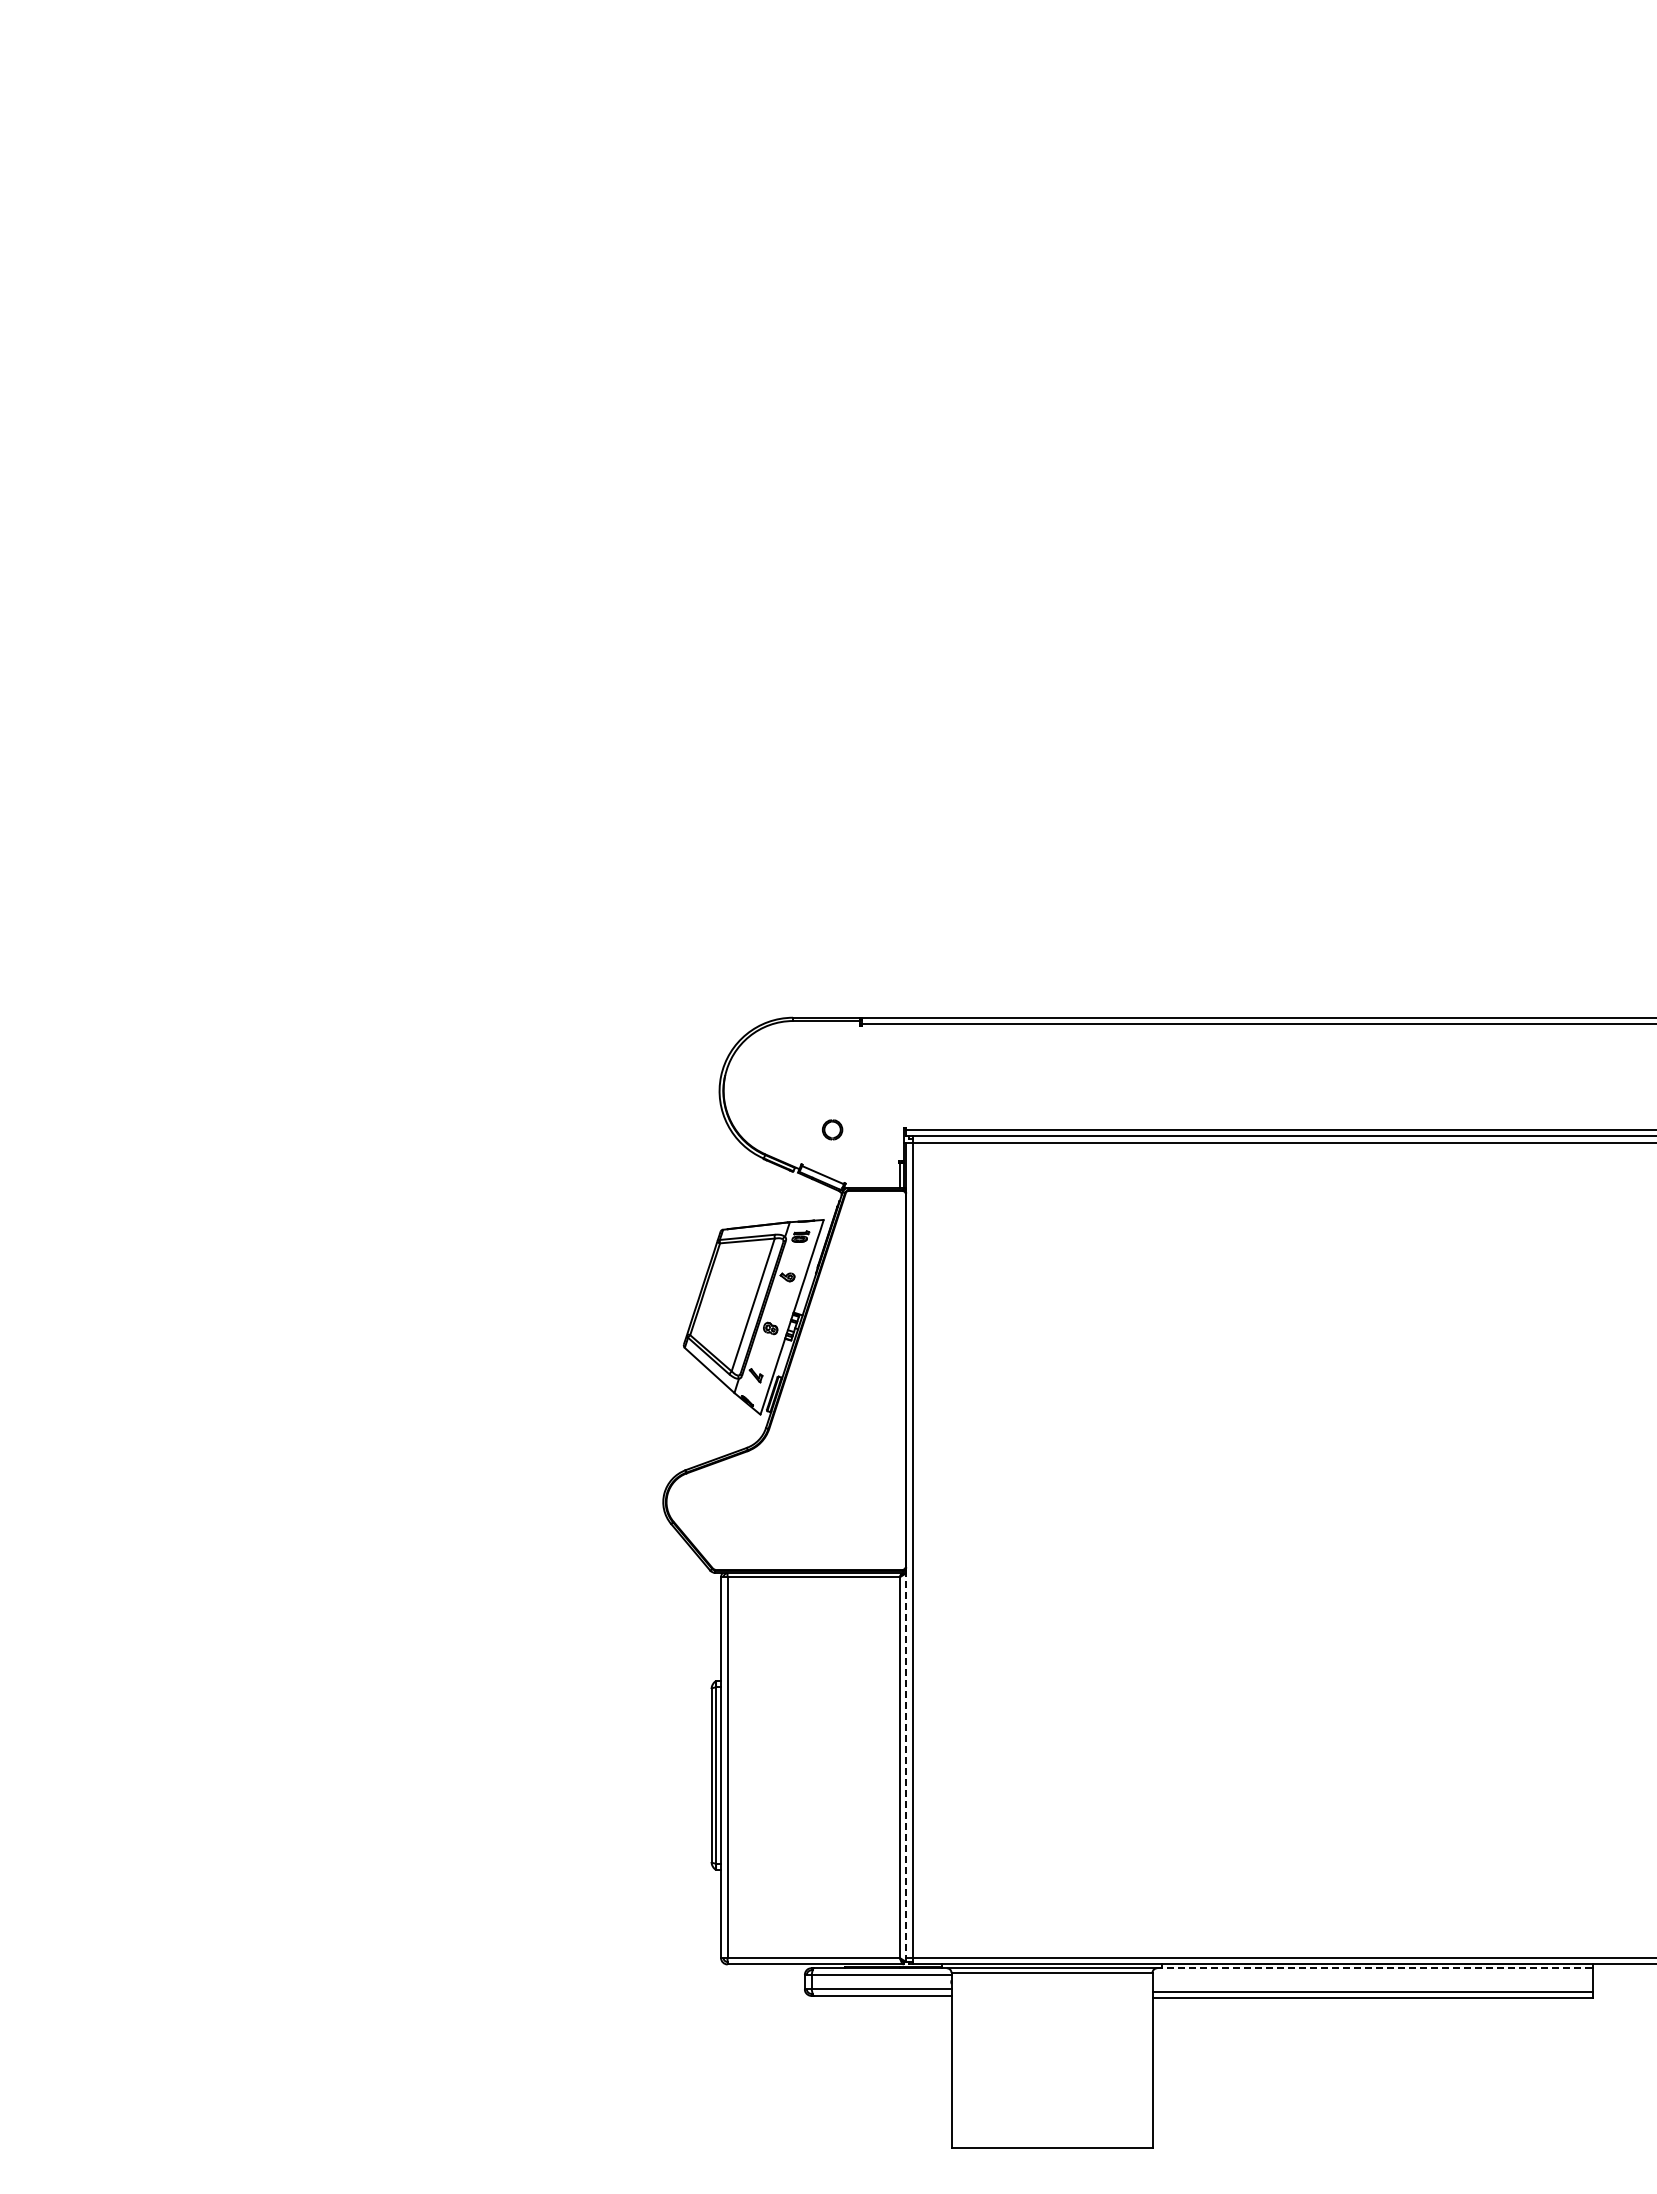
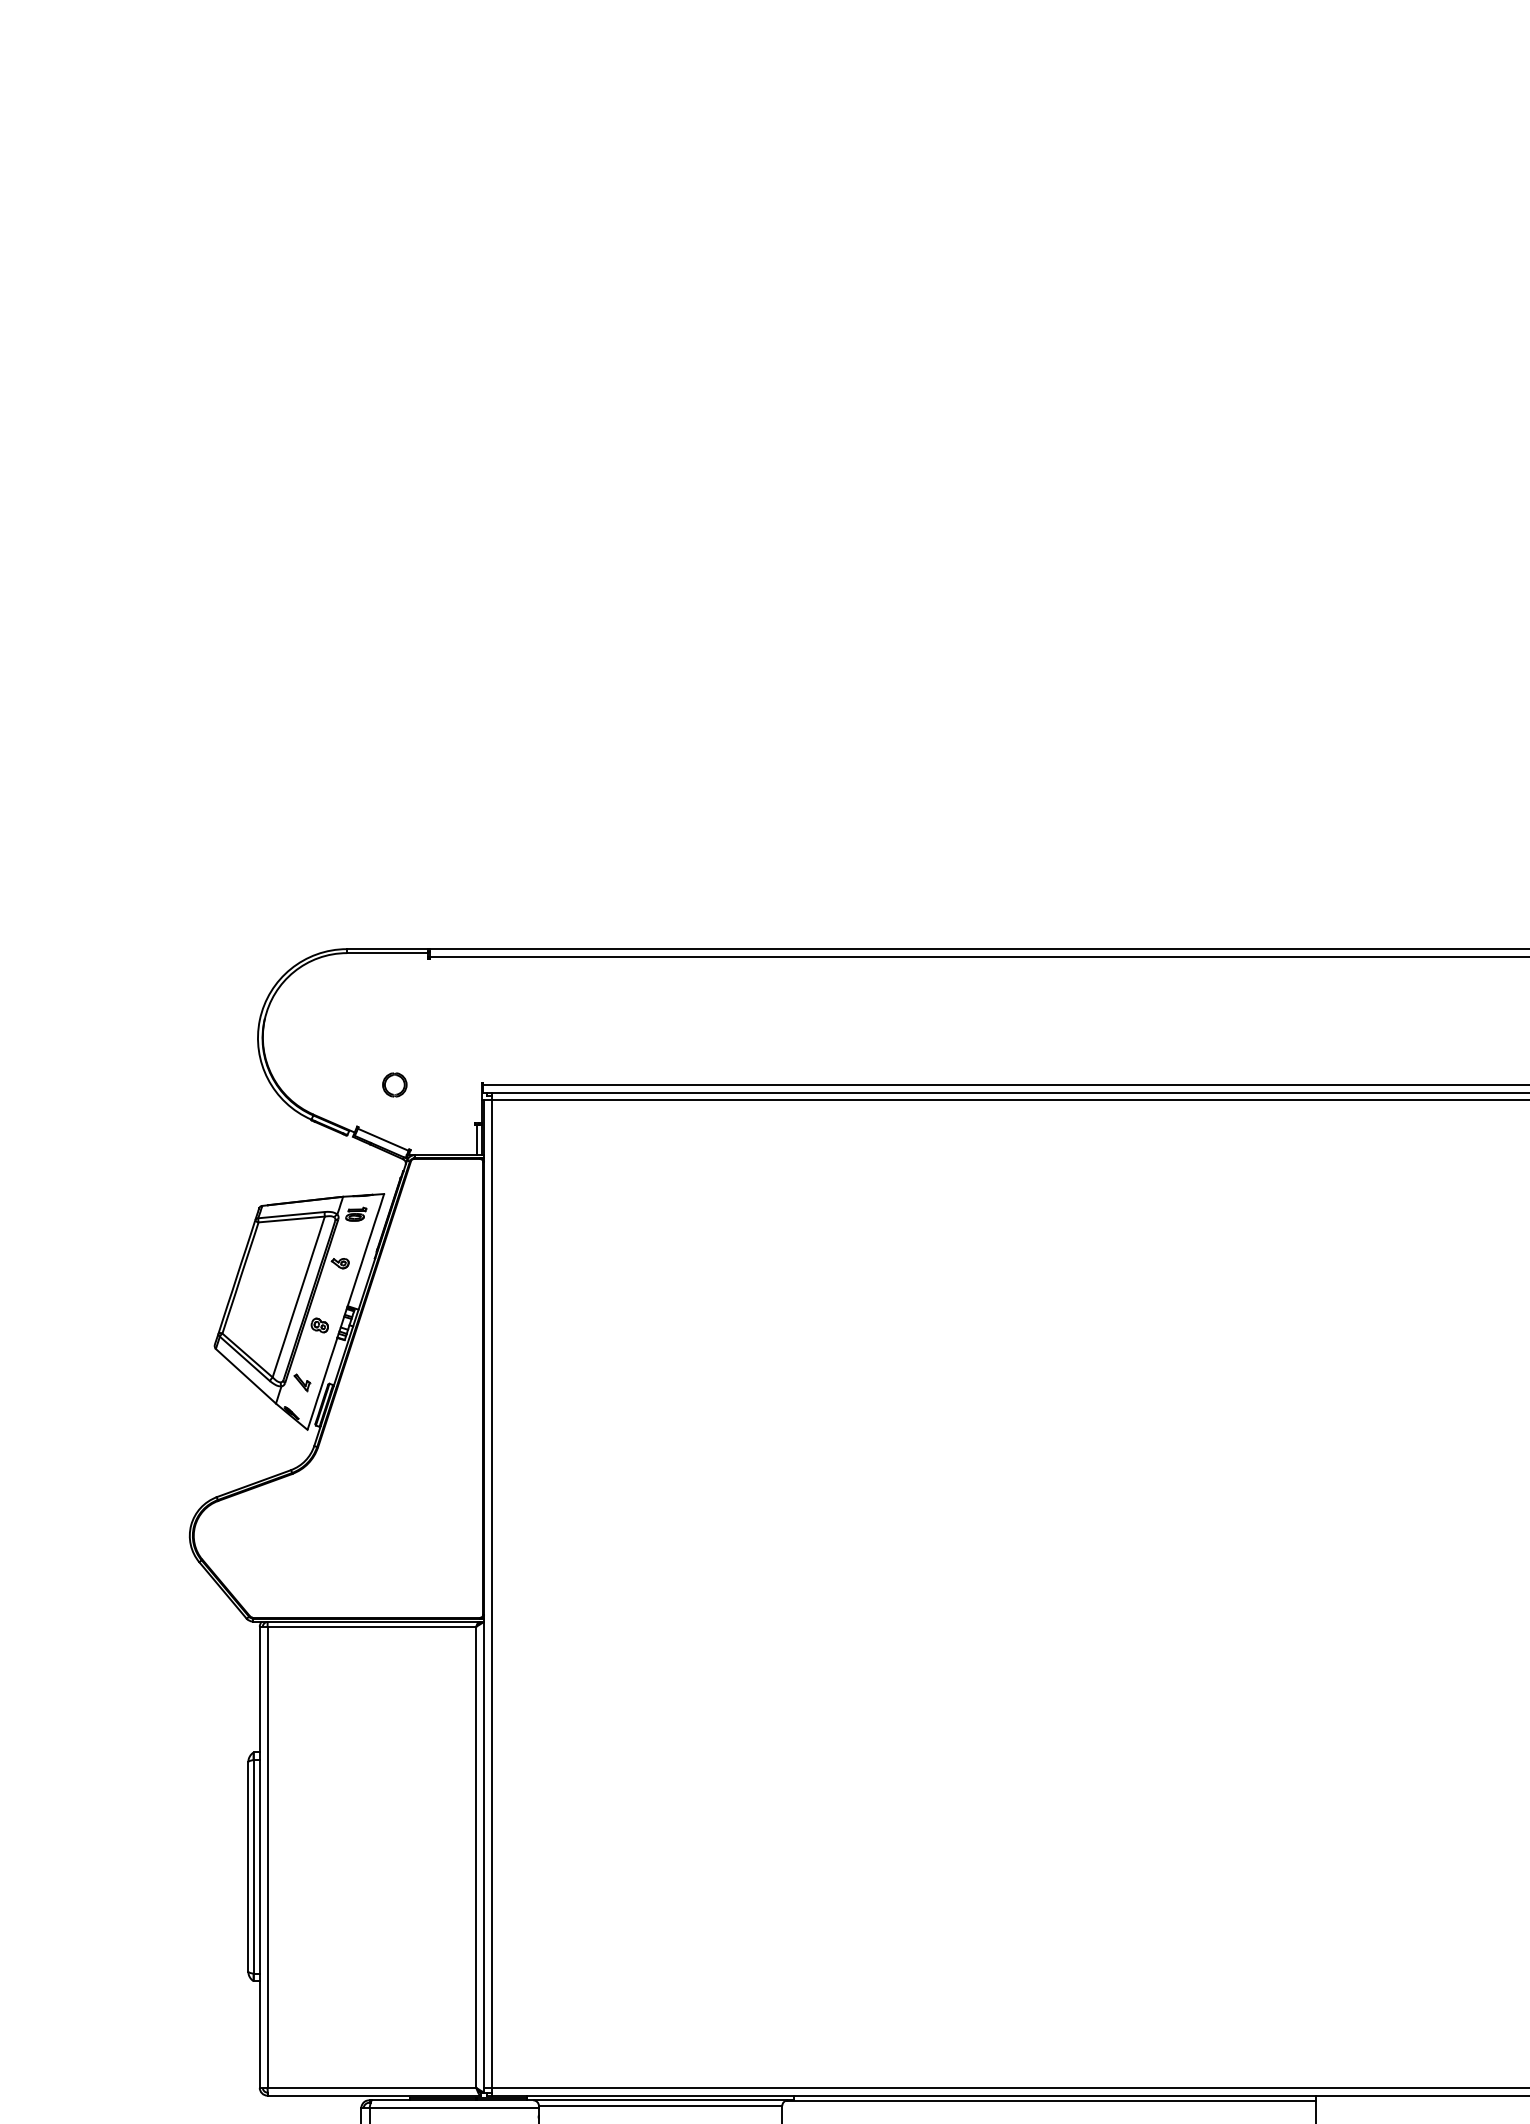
line: (906, 1767) -> (484, 1857), dashed -> solid
line: (1374, 1968) -> (1051, 2100), dashed -> solid

